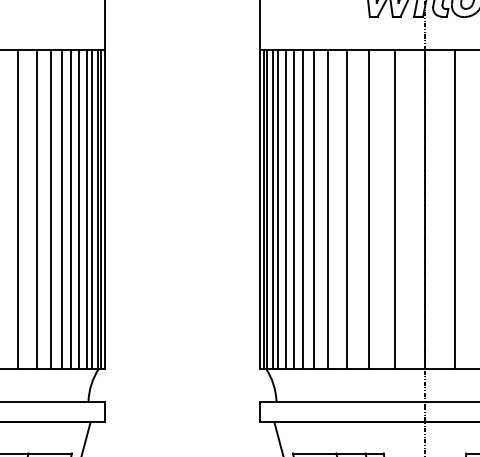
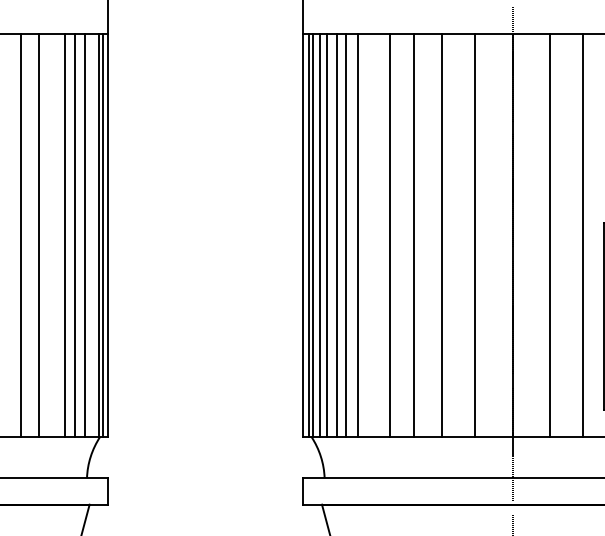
line: (62, 208) -> (54, 234), removed
line: (92, 208) -> (92, 234), removed
line: (314, 208) -> (372, 234), removed

